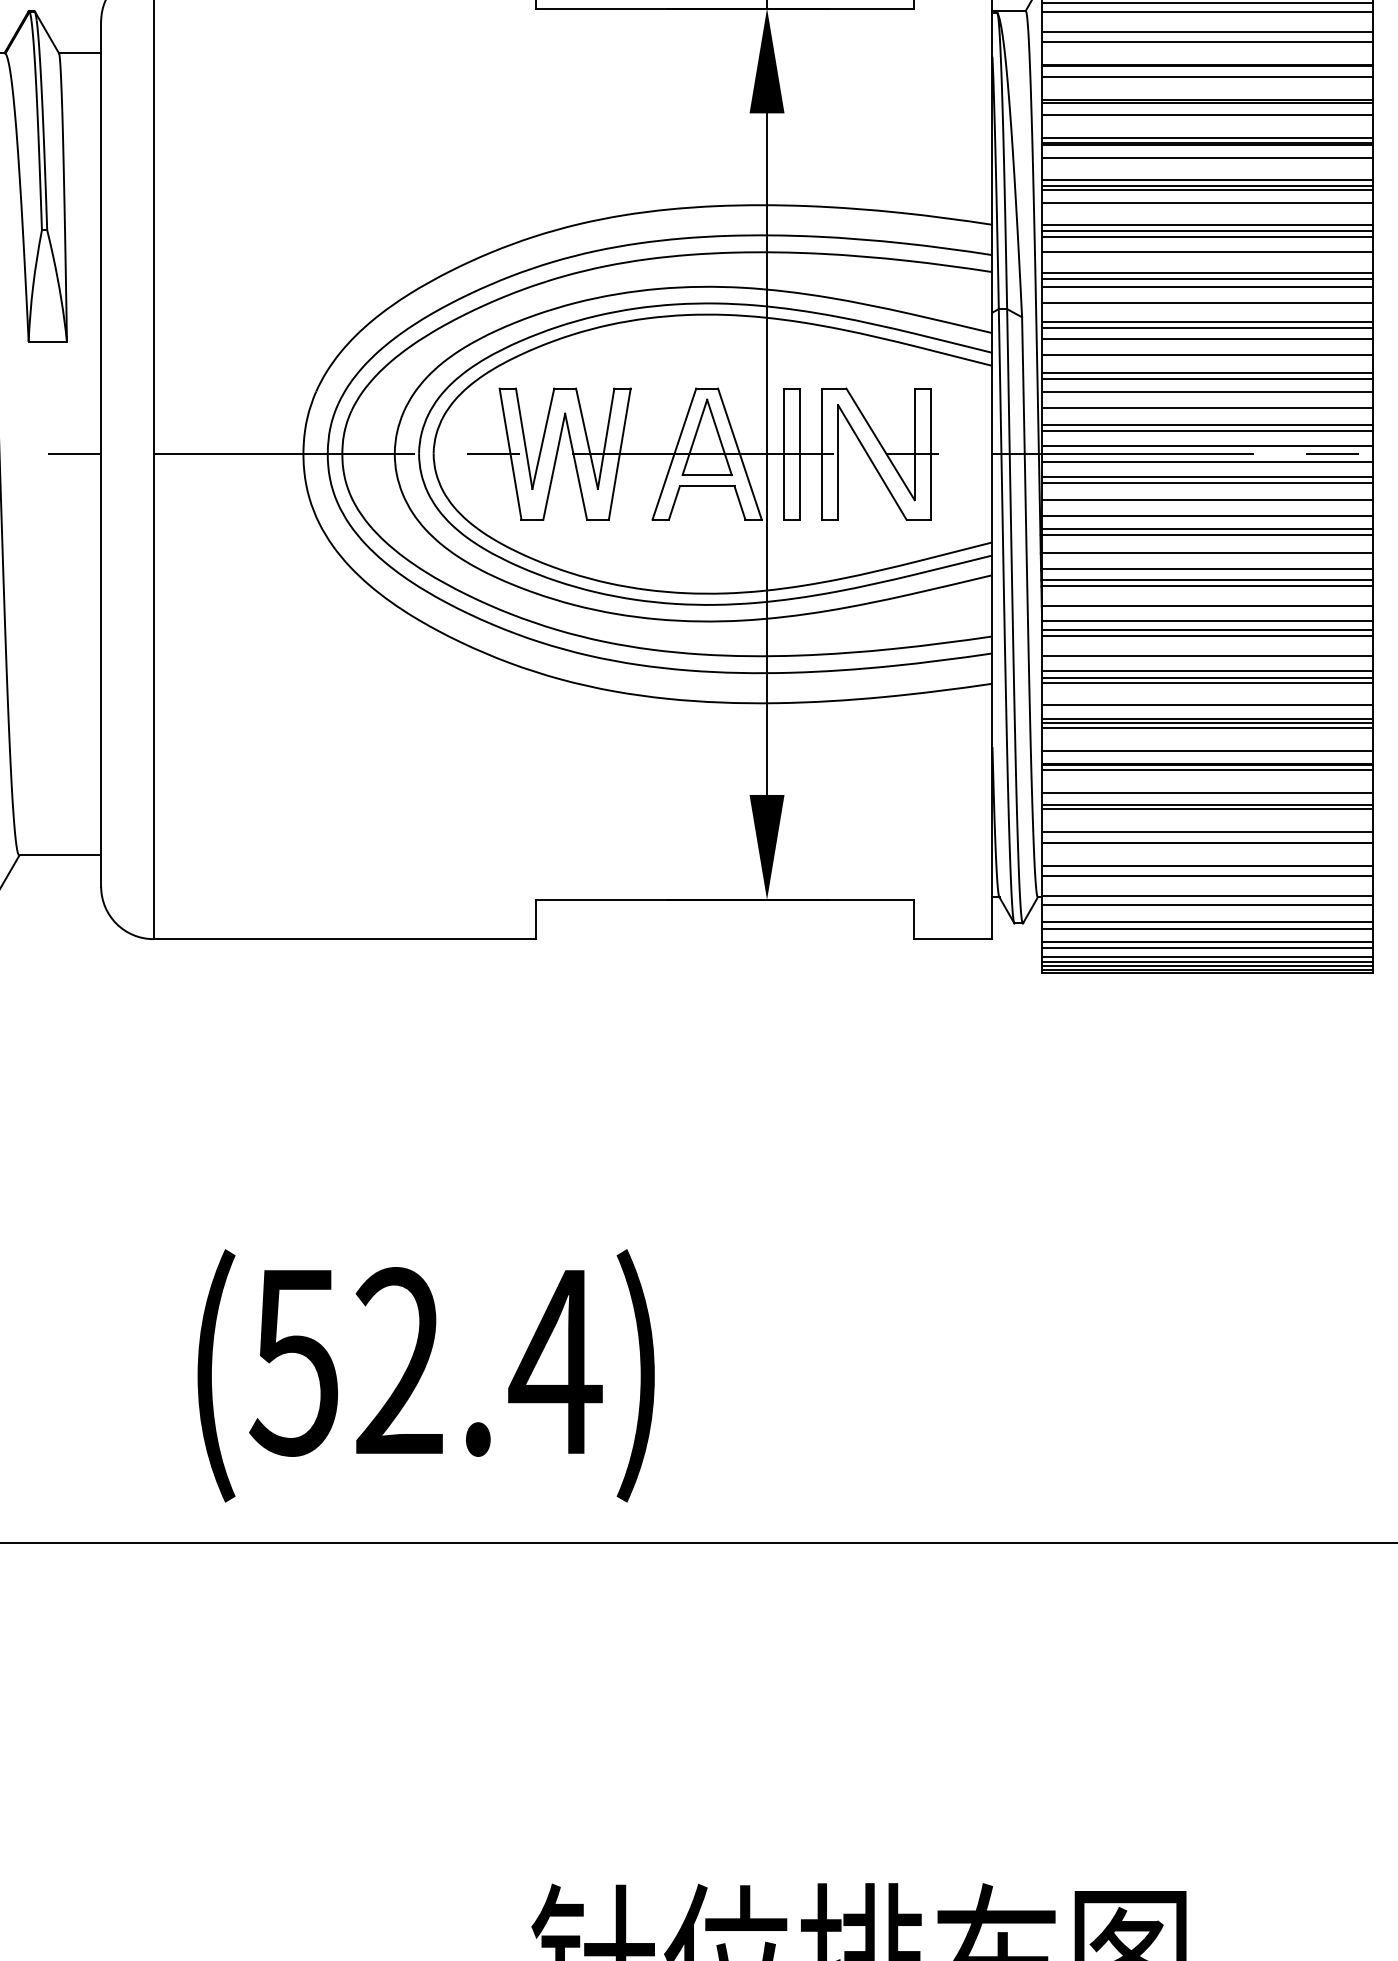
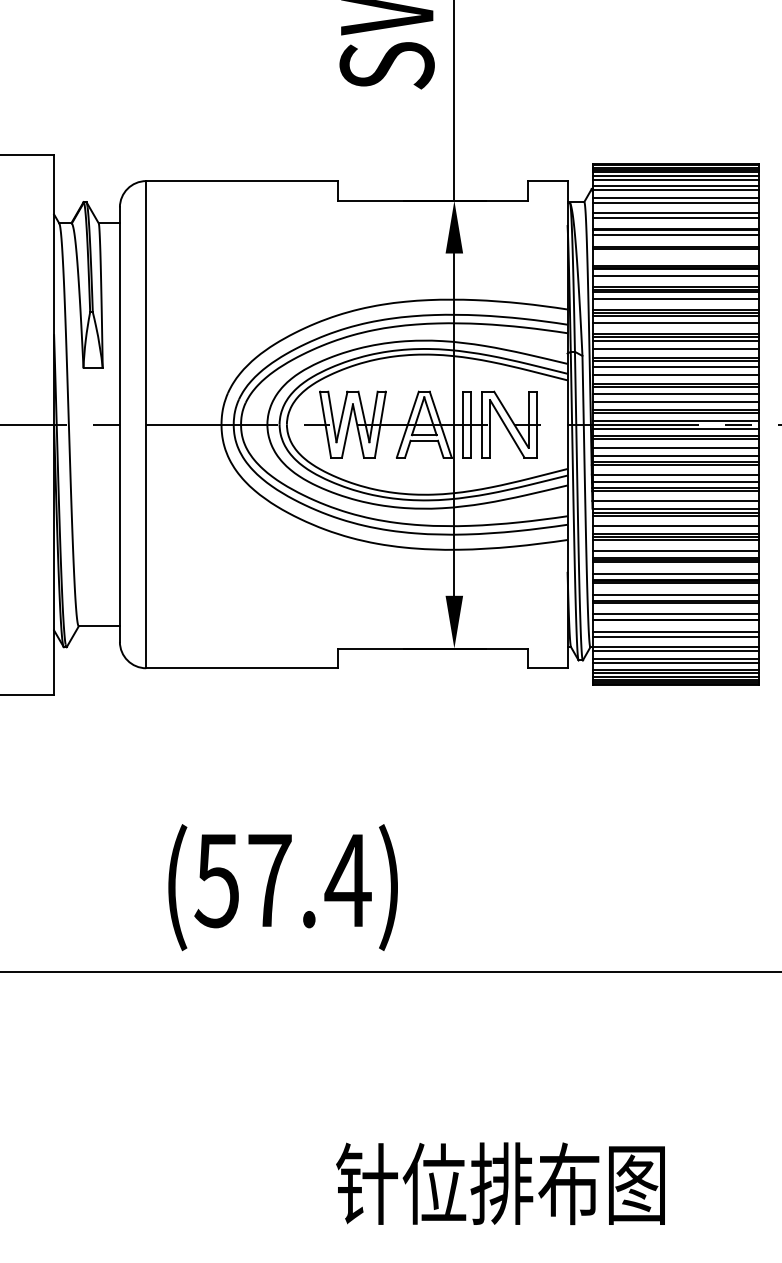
line: (1207, 115) -> (675, 254), removed
text: (398, 1359) -> (269, 879), (52.4) -> (57.4)

